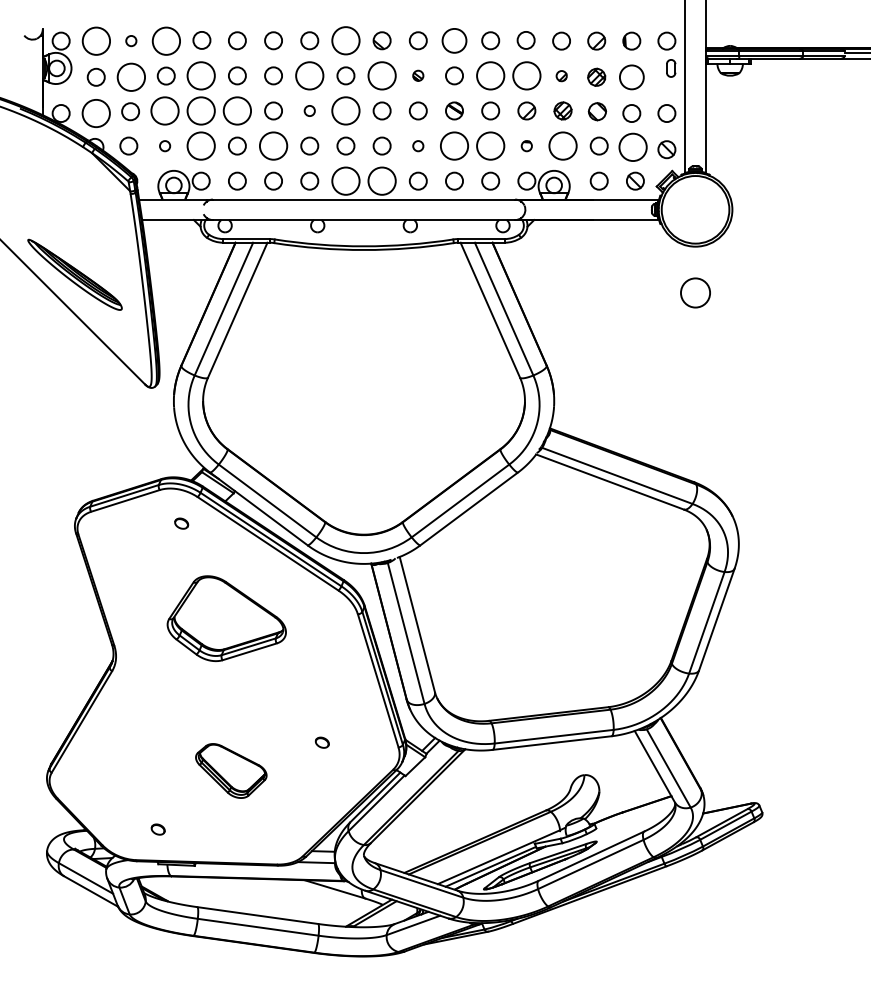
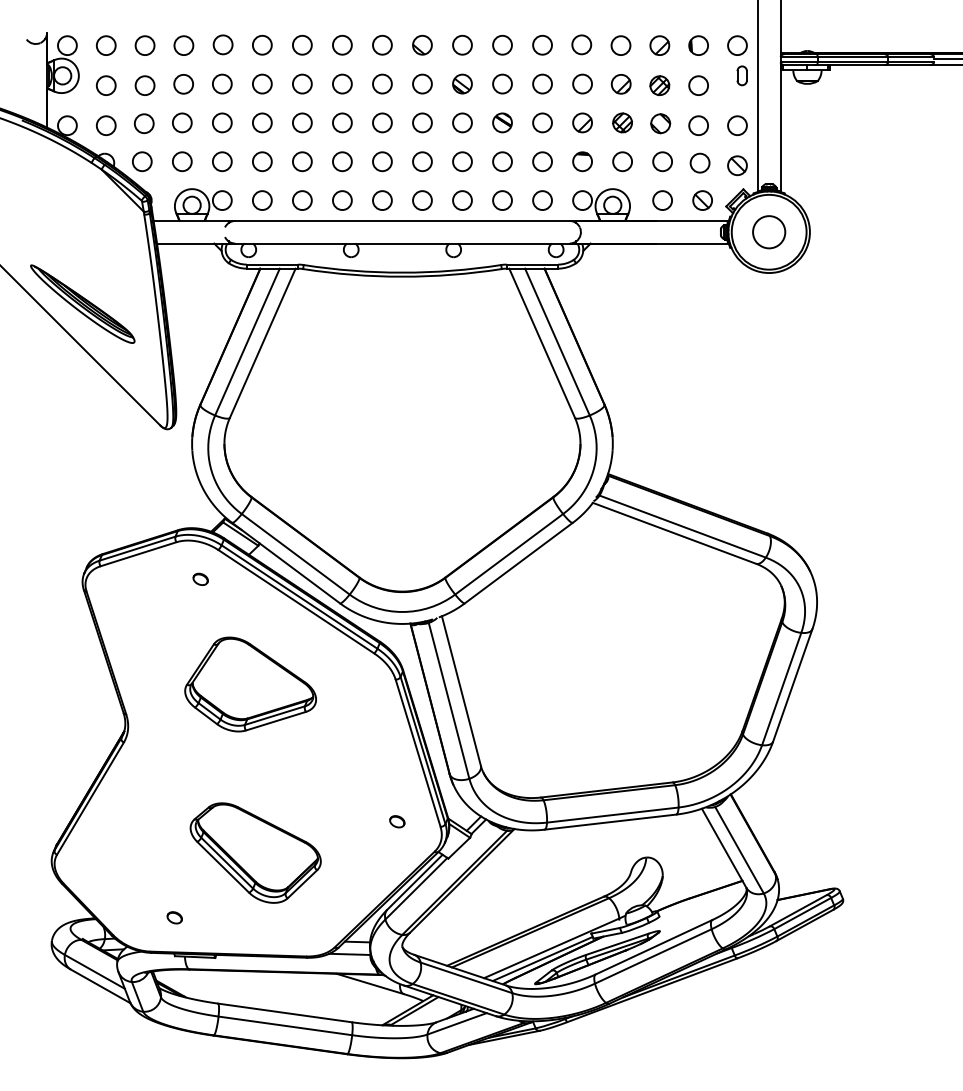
circle: (95, 40) -> (105, 45), size x0.62
circle: (130, 40) -> (144, 45), size x1.67
circle: (166, 40) -> (183, 45), size x0.62
circle: (346, 40) -> (382, 44), size x0.62
circle: (454, 40) -> (502, 44), size x0.71
circle: (200, 75) -> (221, 83), size x0.62
circle: (309, 75) -> (342, 83), size x0.62
circle: (382, 75) -> (422, 83), size x0.62
part: (418, 75) -> (462, 83), size x1.67
circle: (490, 75) -> (542, 83), size x0.62
circle: (526, 75) -> (582, 83), size x0.62
part: (561, 76) -> (620, 84), size x1.67
circle: (130, 77) -> (144, 85), size x0.62
circle: (631, 77) -> (698, 85), size x0.71
circle: (164, 110) -> (181, 122), size x0.62
circle: (200, 110) -> (221, 122), size x0.62
circle: (236, 110) -> (261, 122), size x0.62
circle: (309, 110) -> (342, 122), size x1.67
circle: (346, 110) -> (382, 122), size x0.62
circle: (95, 113) -> (105, 125), size x0.62
circle: (165, 145) -> (182, 161), size x1.67
circle: (200, 145) -> (221, 161), size x0.62
circle: (272, 145) -> (301, 161), size x0.62
circle: (418, 145) -> (462, 161), size x1.67
circle: (454, 145) -> (502, 161), size x0.62
circle: (490, 145) -> (542, 161), size x0.62
part: (526, 145) -> (582, 161), size x1.67
circle: (562, 145) -> (622, 161), size x0.62
circle: (632, 146) -> (699, 162), size x0.62
circle: (346, 181) -> (382, 200), size x0.62
circle: (382, 181) -> (422, 200), size x0.62
circle: (695, 293) -> (769, 232), moved
part: (322, 742) -> (397, 821), moved
part: (231, 770) -> (255, 852), size x1.67

